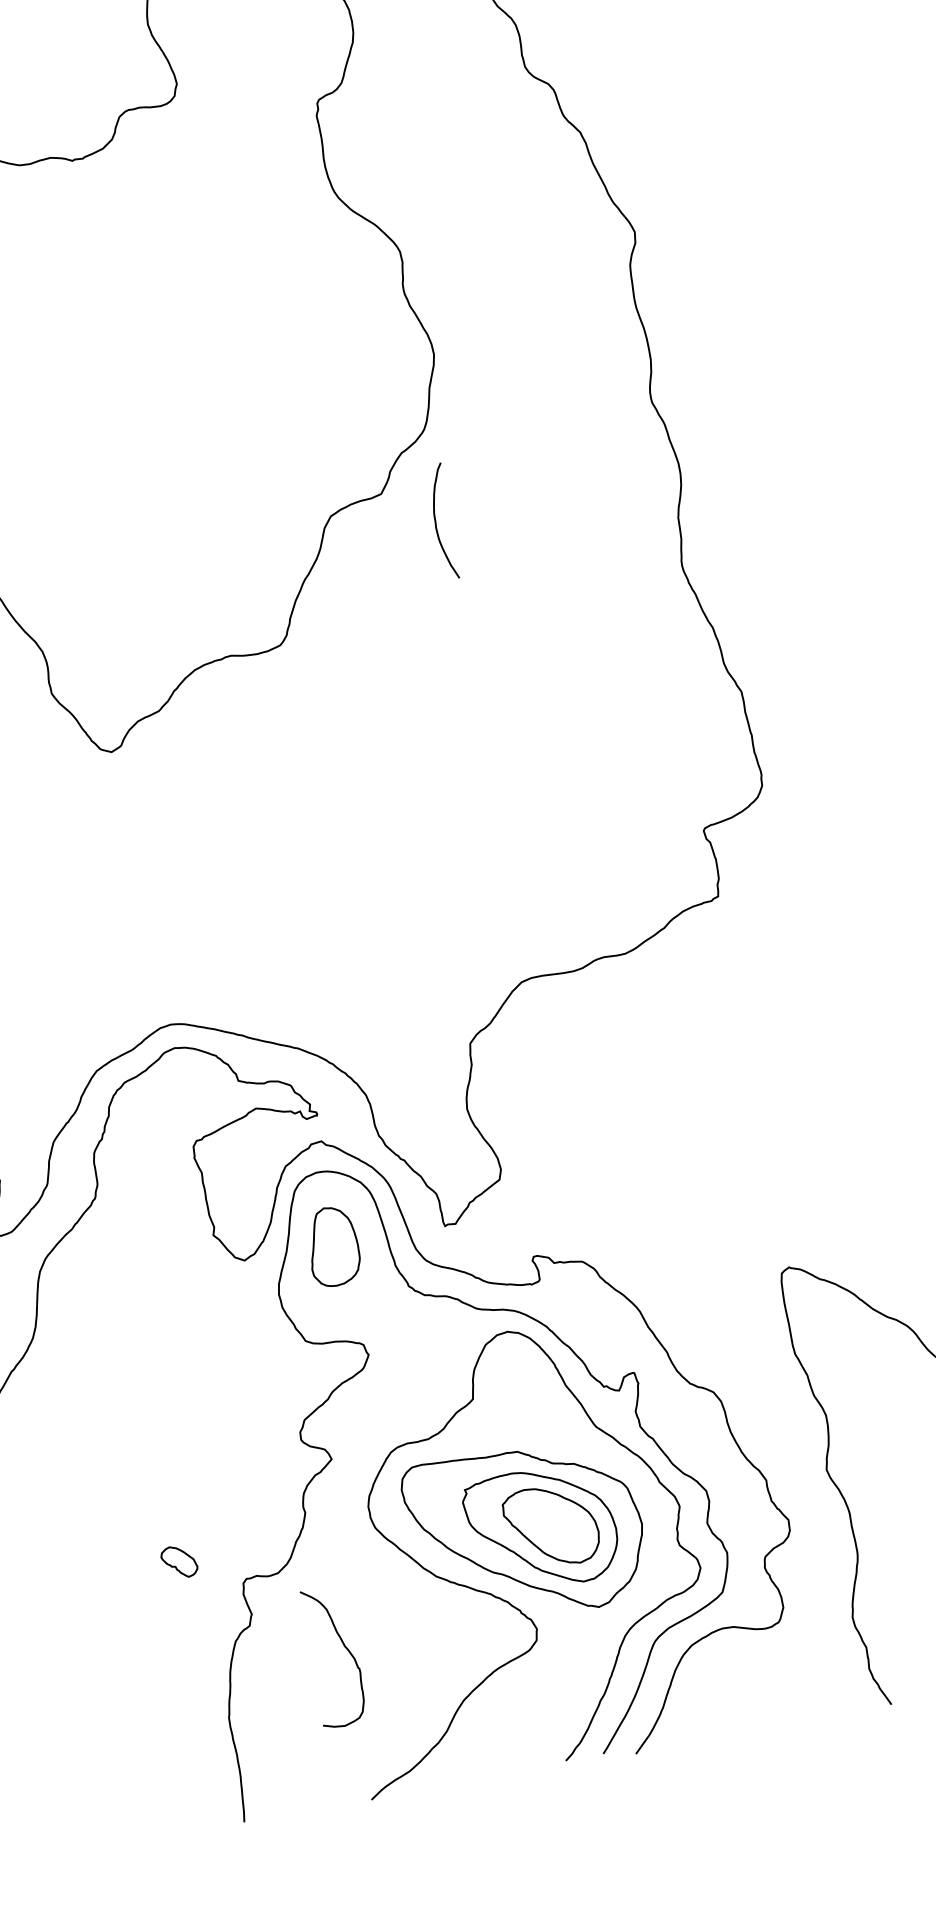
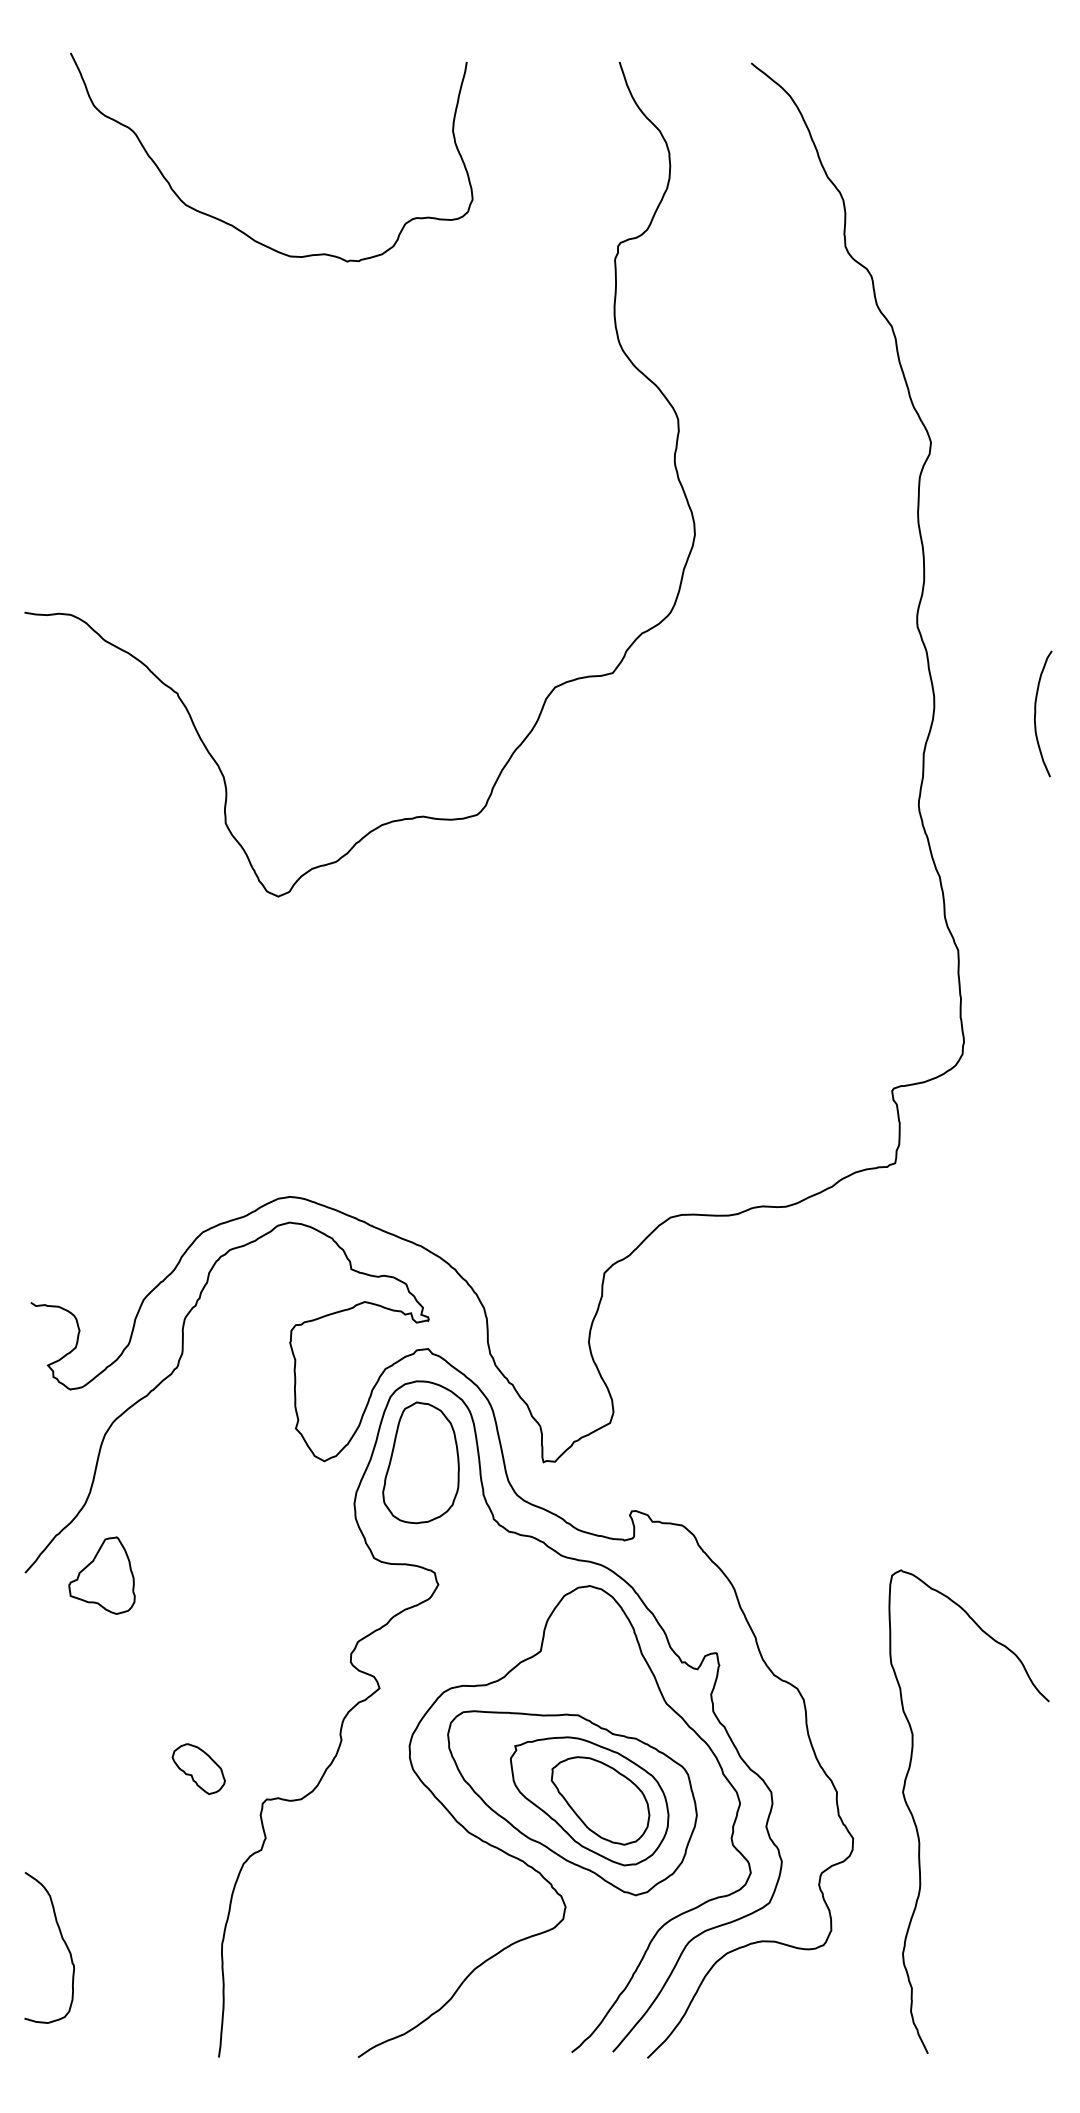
curve: (436, 522) -> (1036, 713), moved
part: (332, 1246) -> (420, 1462), size x1.43
part: (59, 1400) -> (101, 1575), added
part: (179, 1561) -> (198, 1768), size x1.43
curve: (345, 1648) -> (62, 1940), moved

